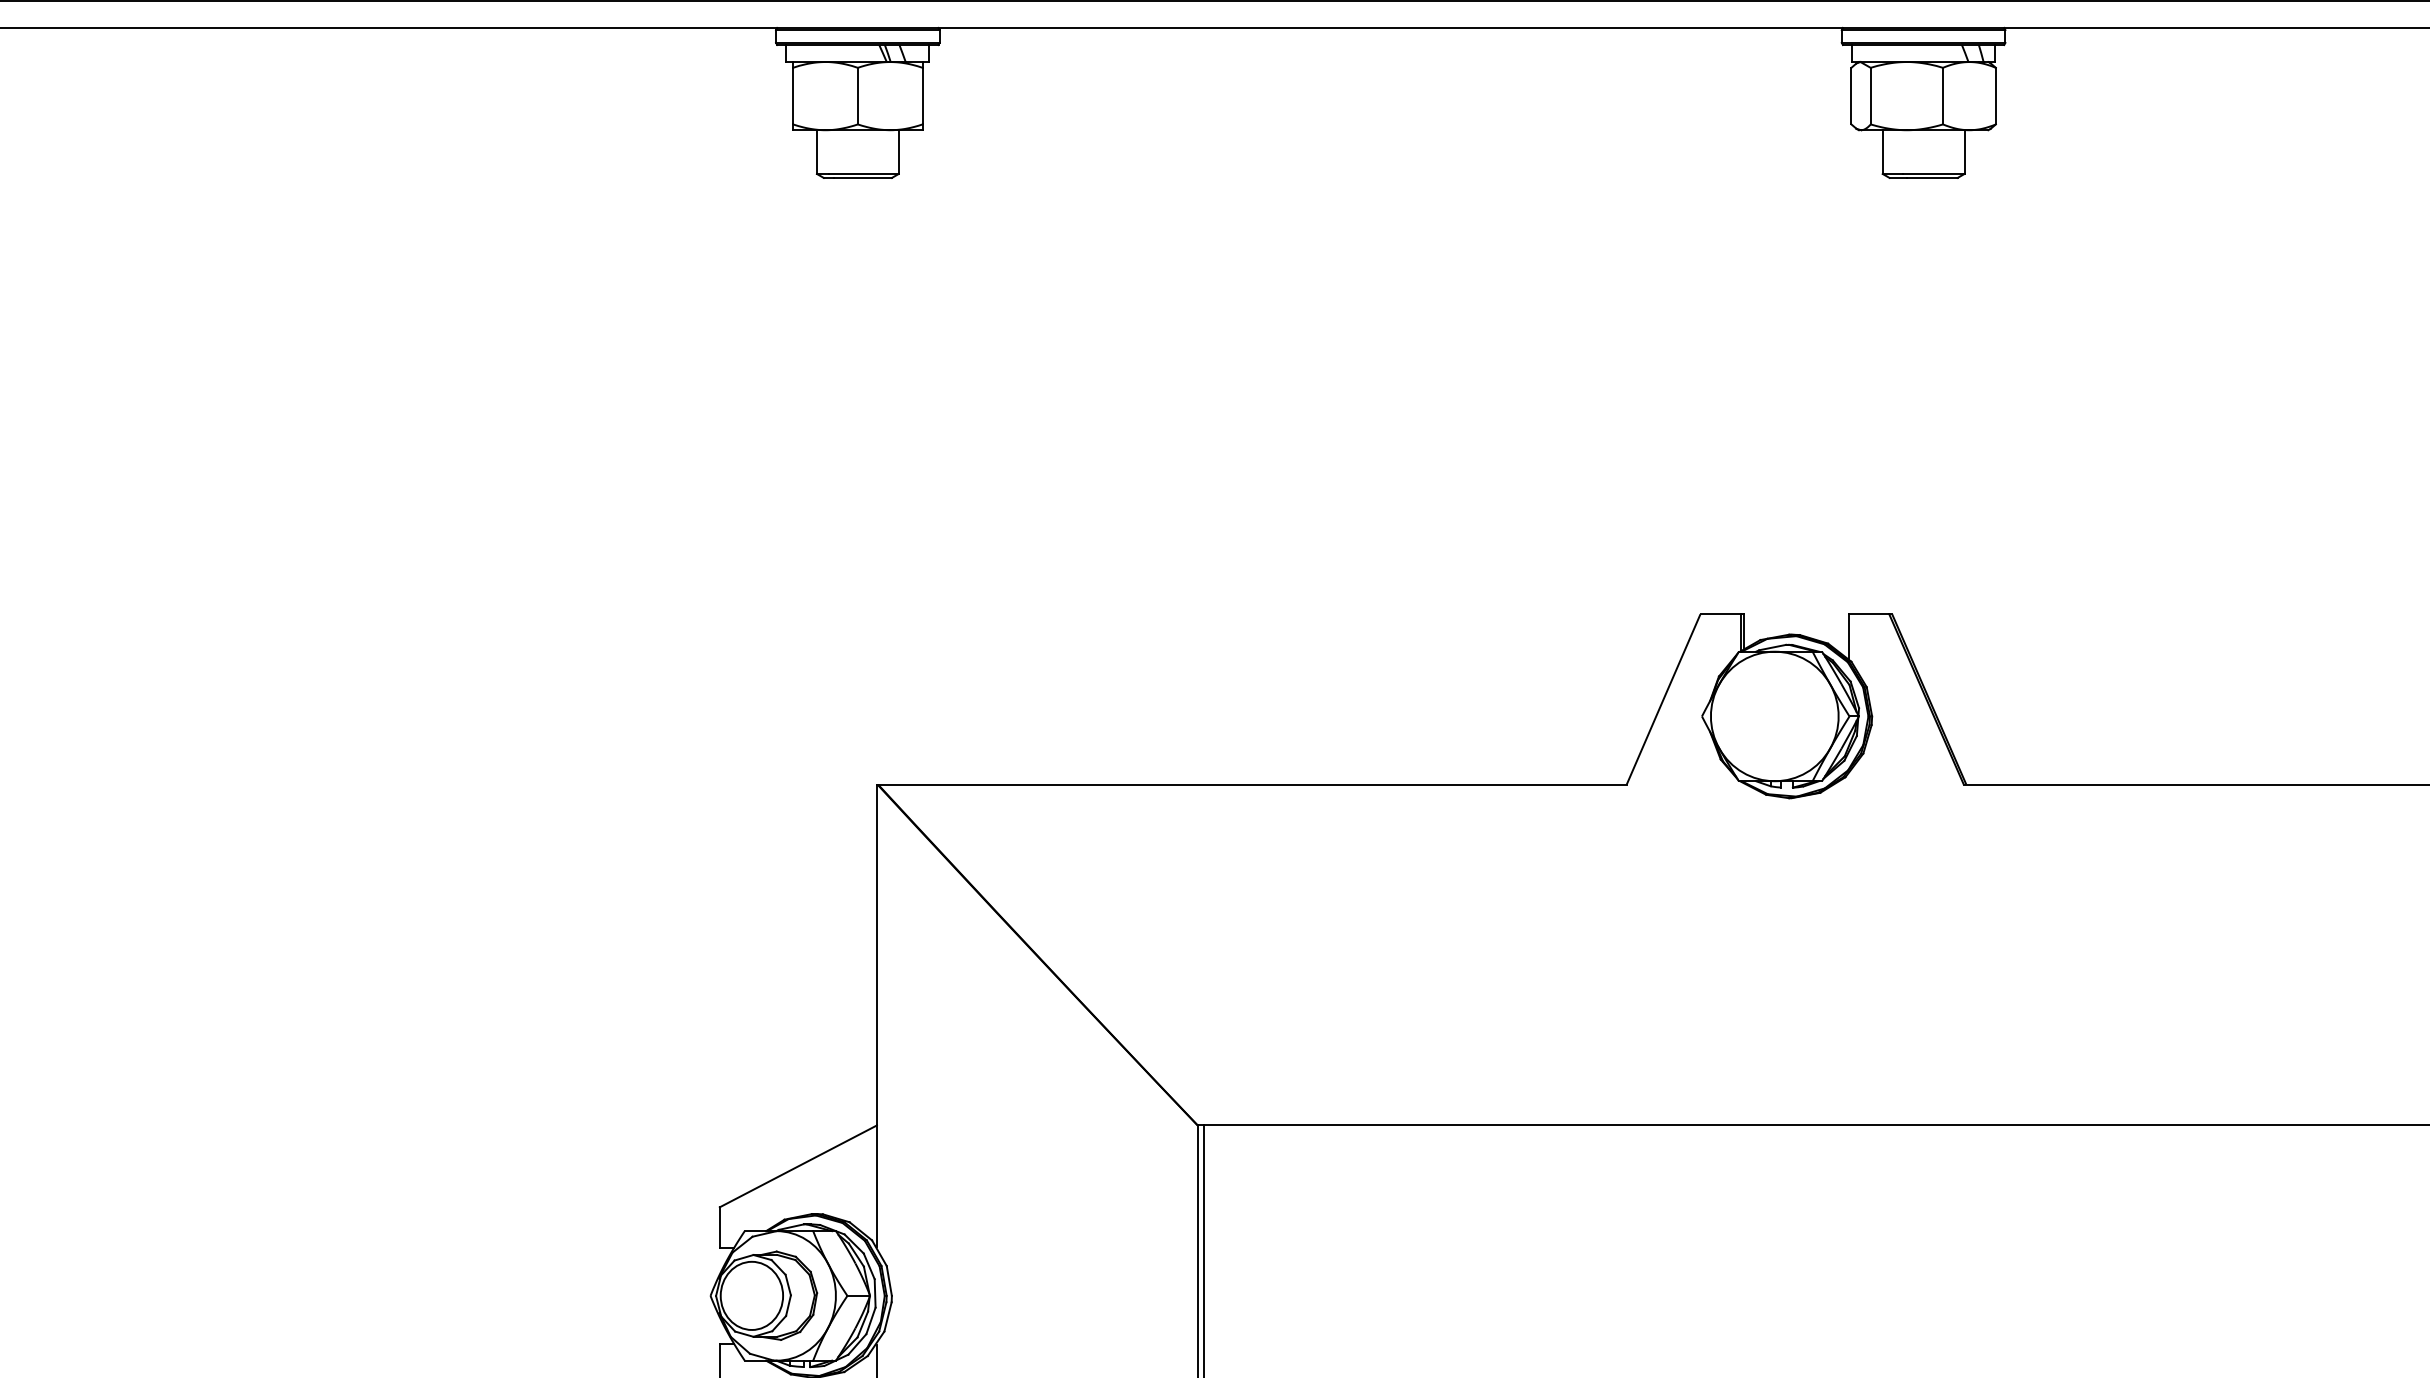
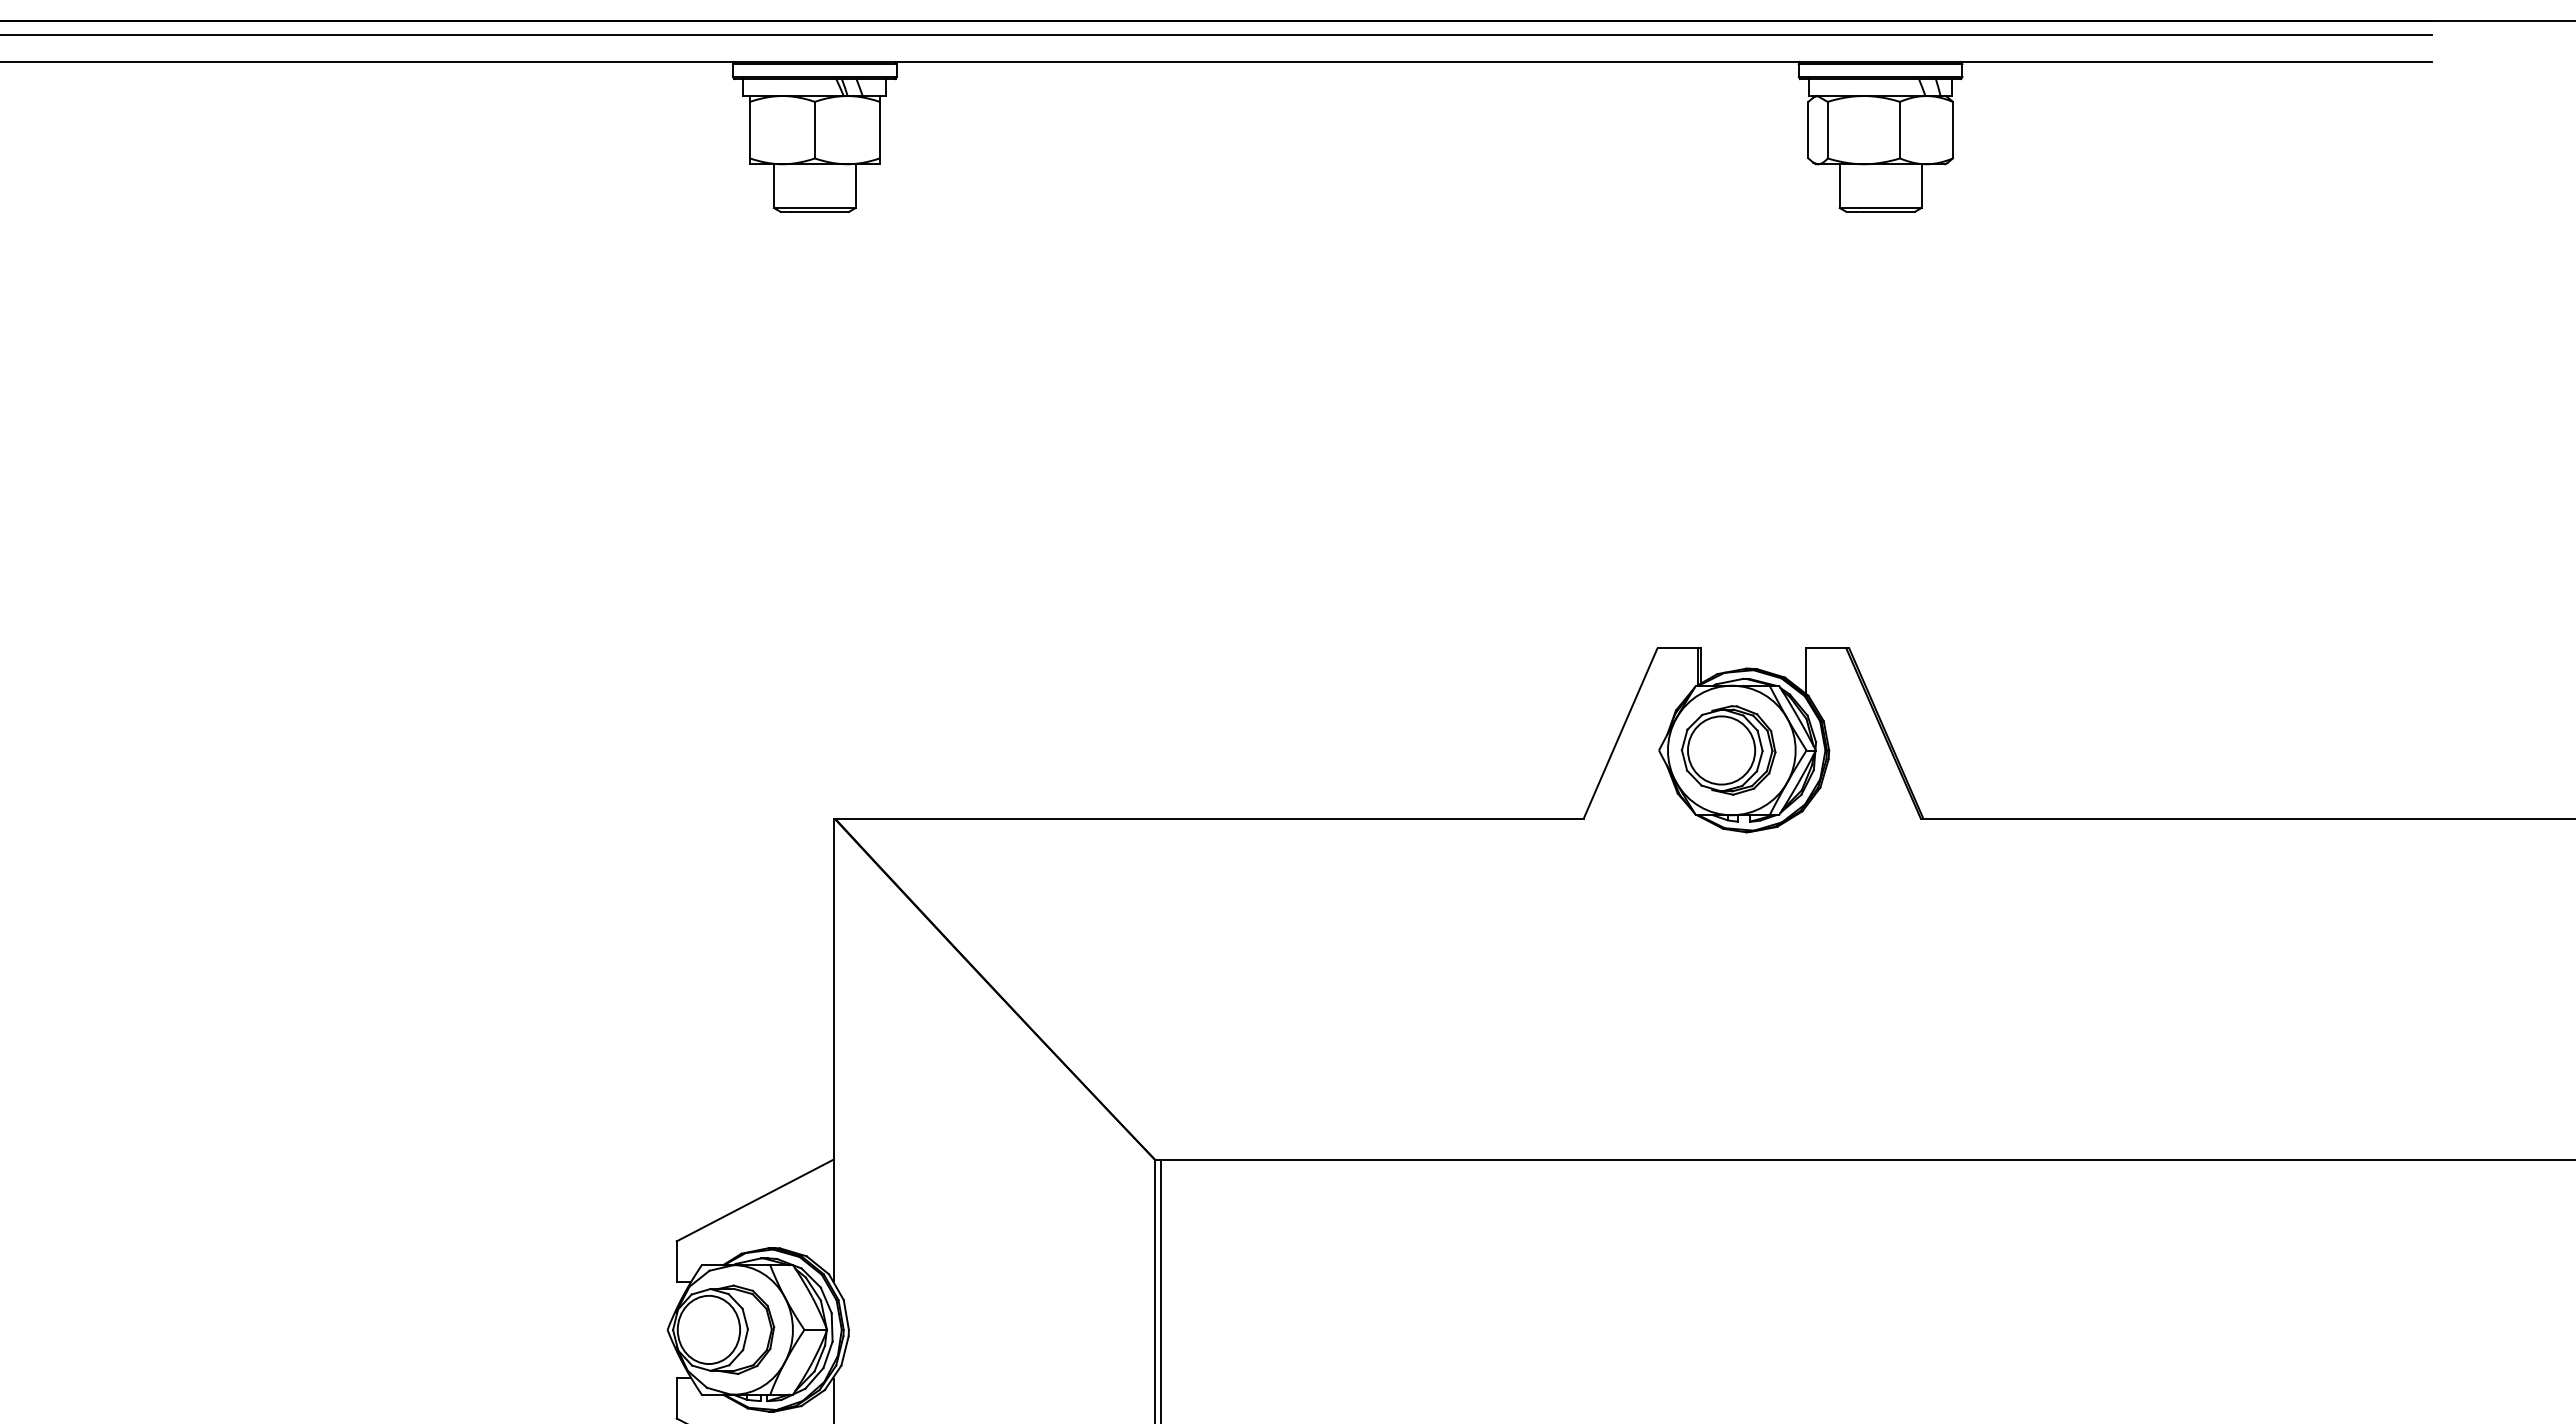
part: (1771, 716) -> (1728, 750), added

